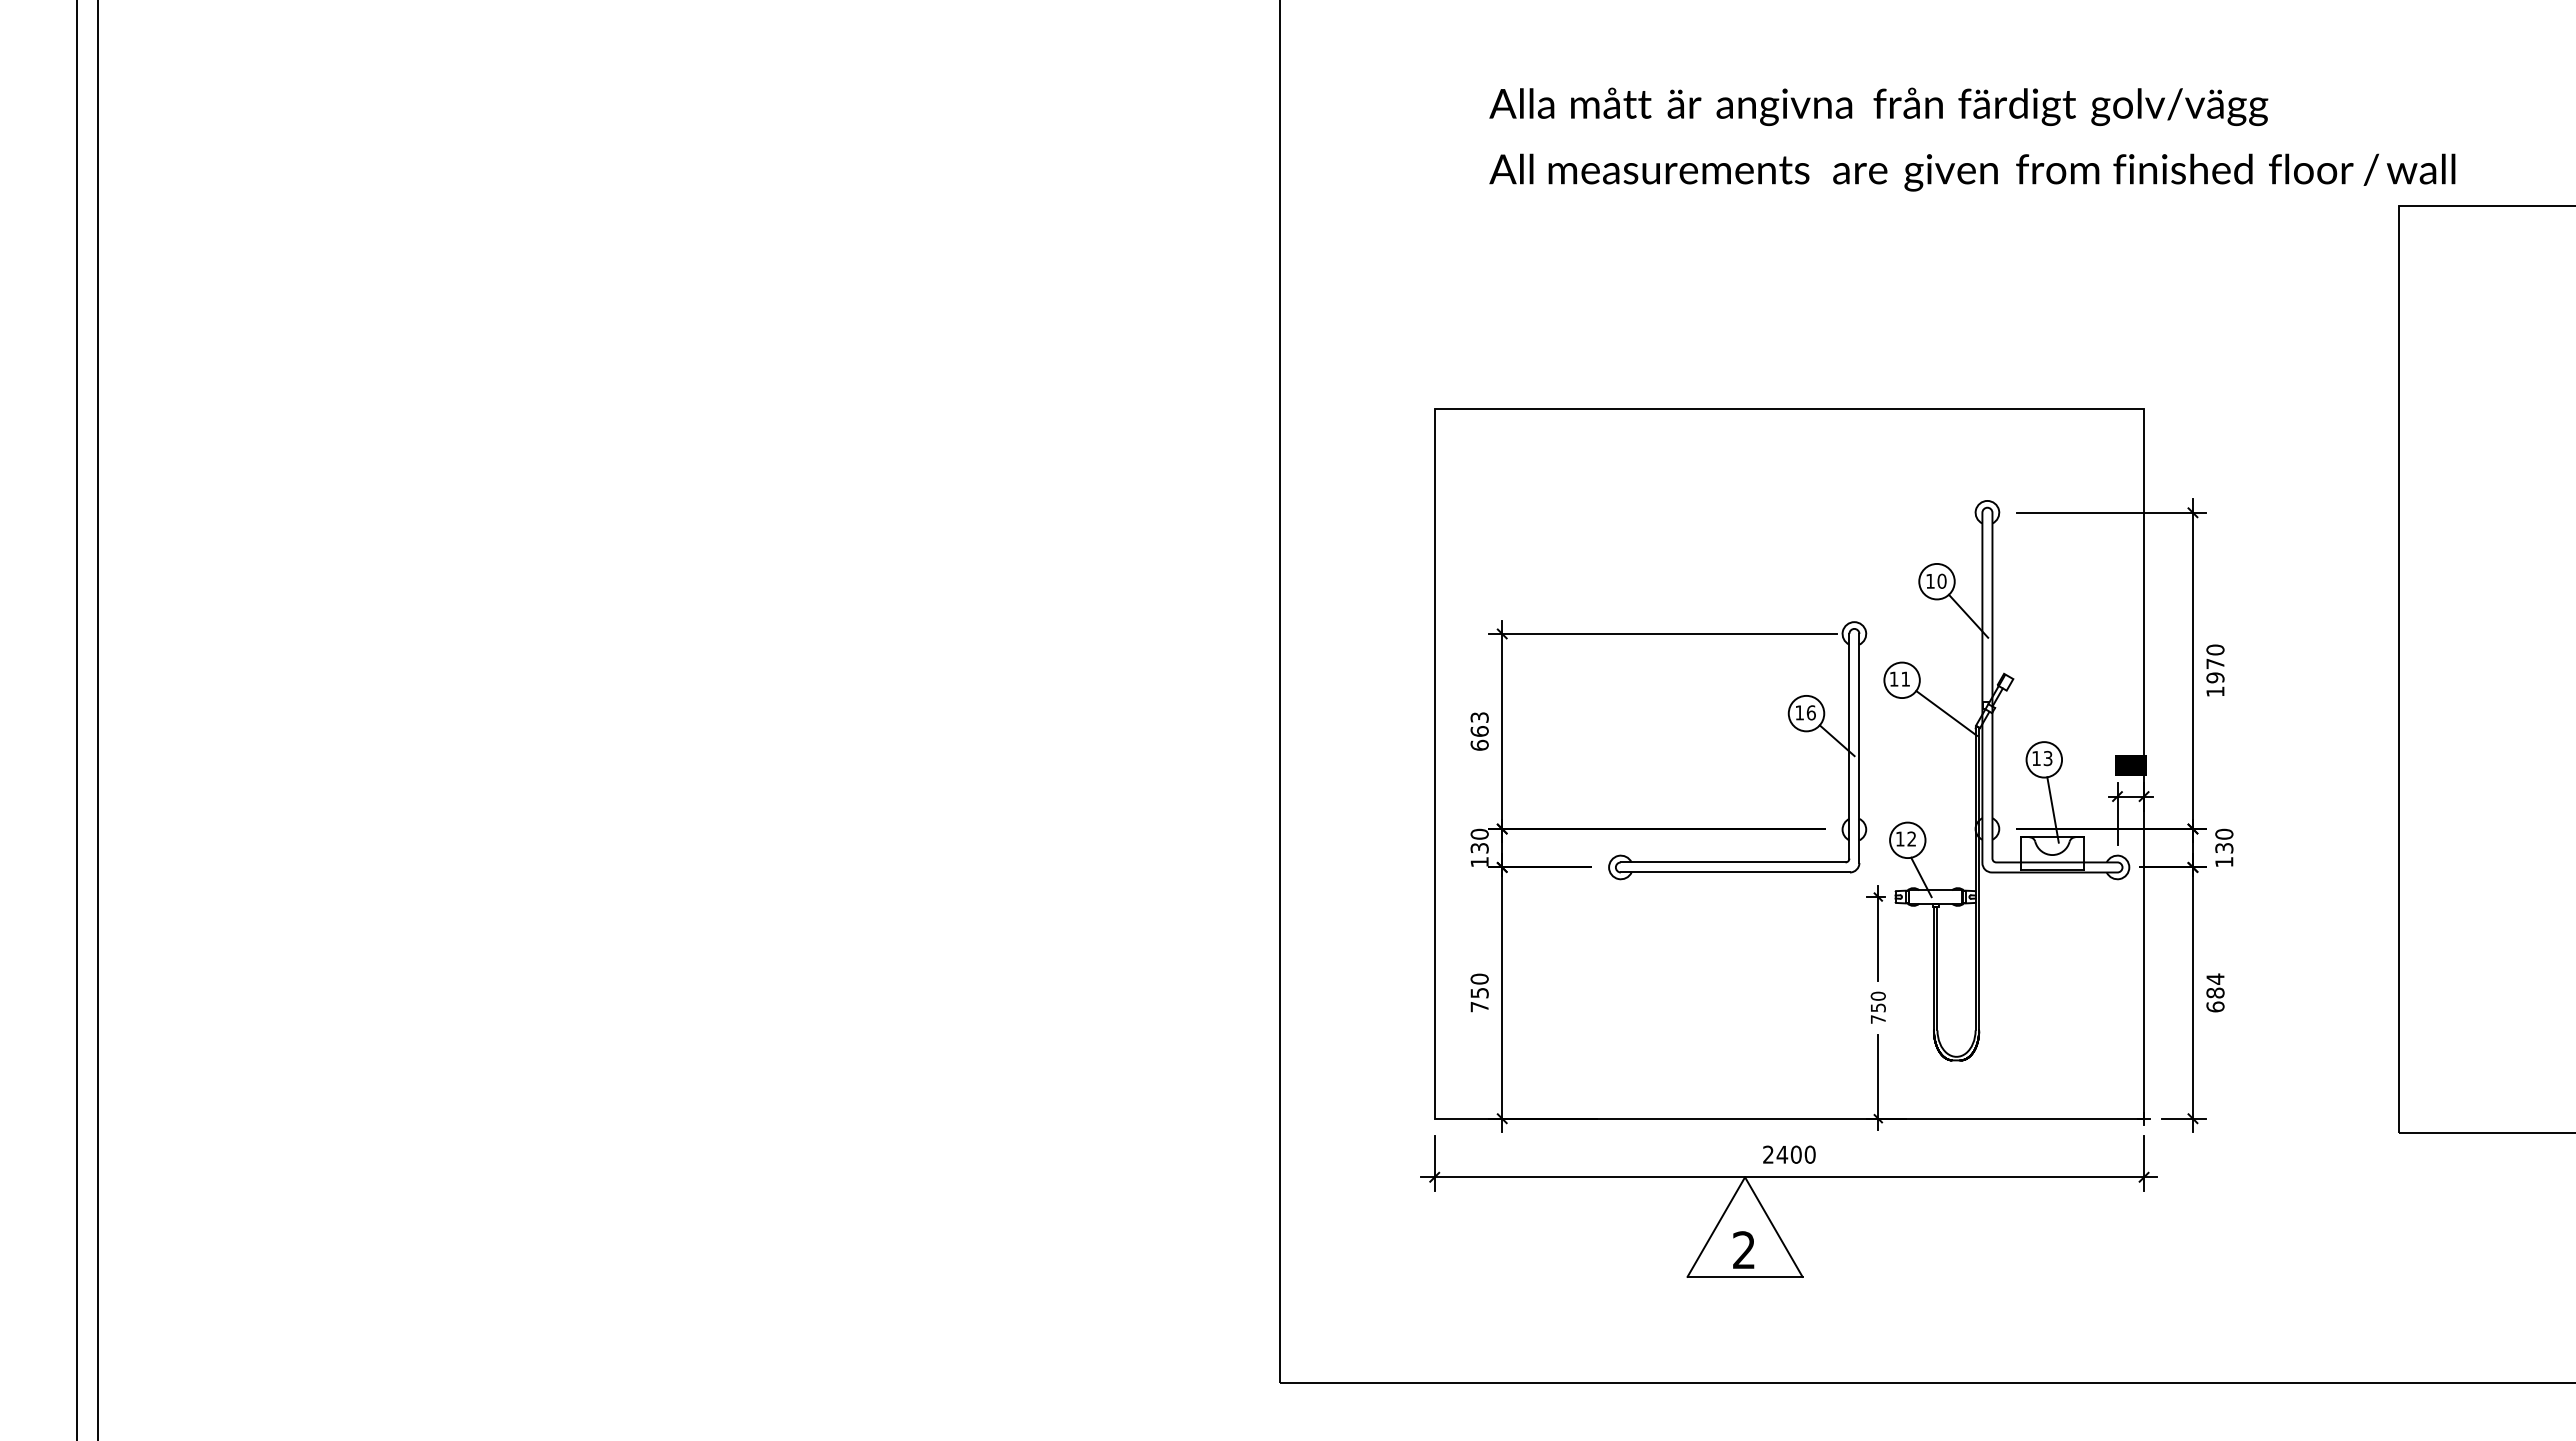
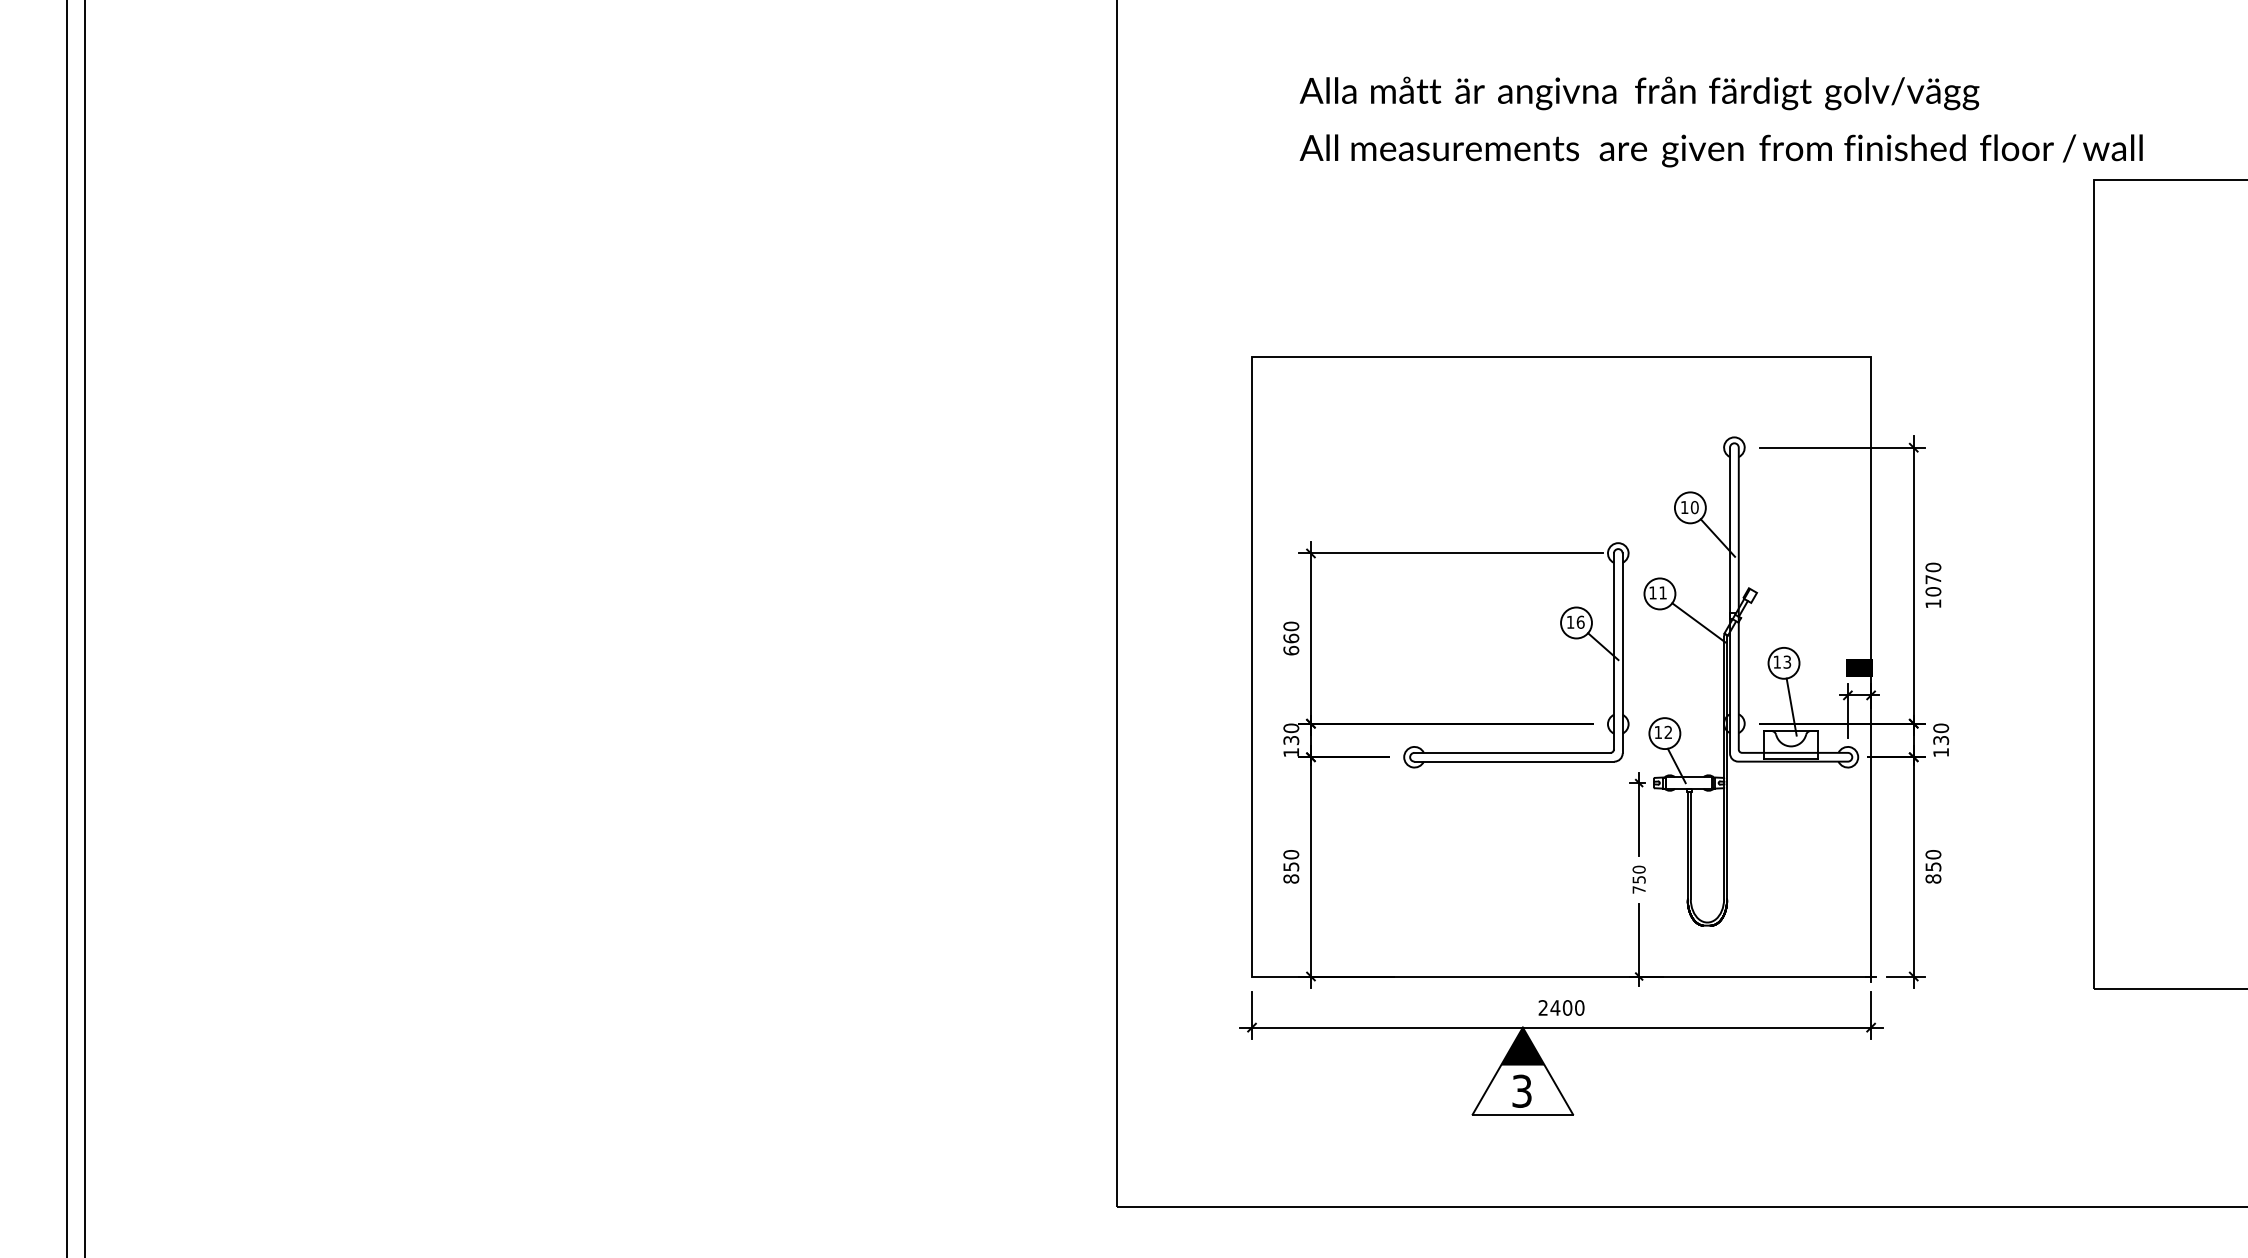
text: (2215, 677) -> (1933, 591), 1970 -> 1070
text: (1479, 717) -> (1291, 626), 663 -> 660
text: (2215, 992) -> (1933, 866), 684 -> 850
text: (1479, 1006) -> (1291, 878), 750 -> 850
fill: (1744, 1198) -> (1522, 1046), added
text: (1743, 1250) -> (1521, 1091), 2 -> 3

